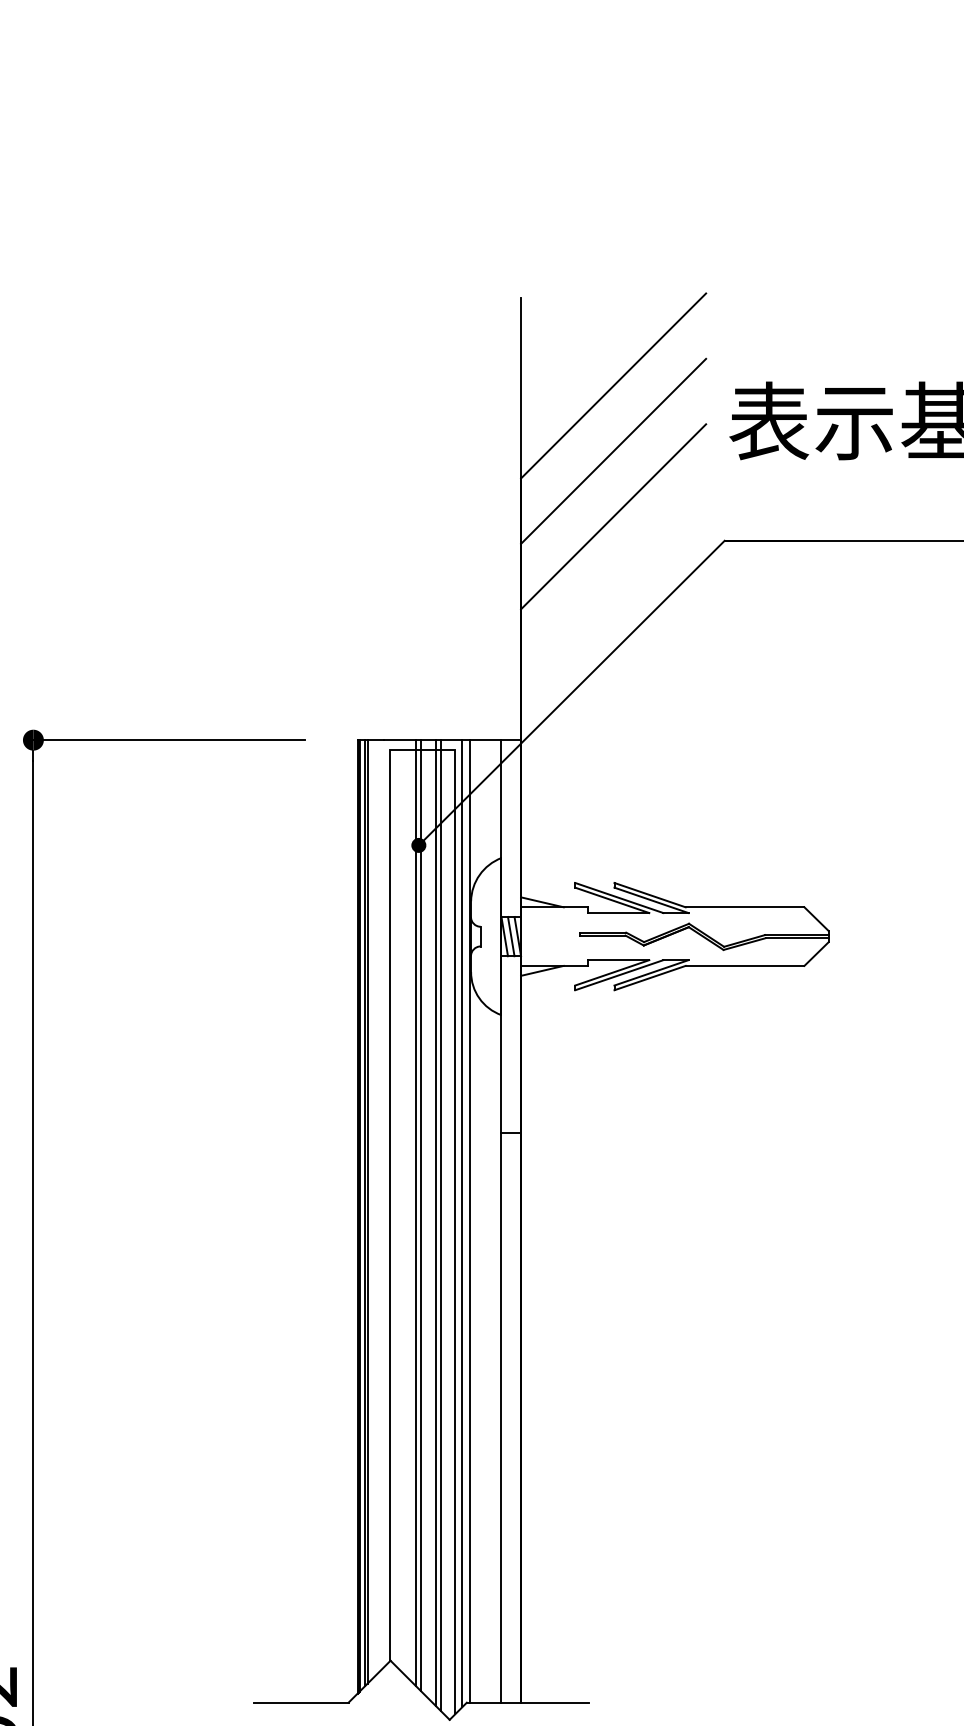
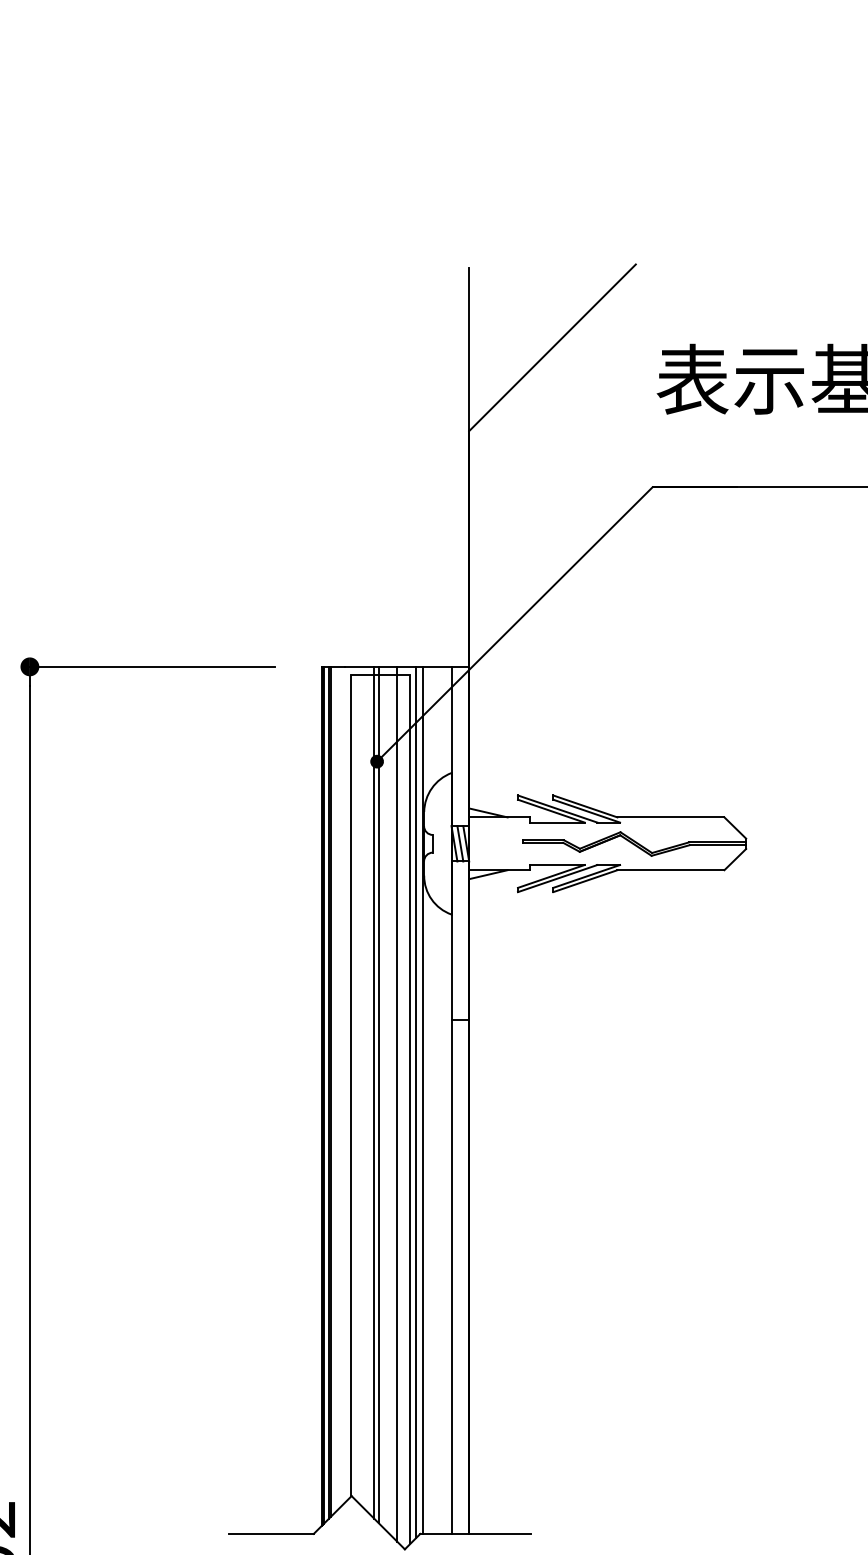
line: (613, 450) -> (552, 405), removed
line: (613, 516) -> (552, 465), removed
line: (436, 1223) -> (393, 1102), removed

